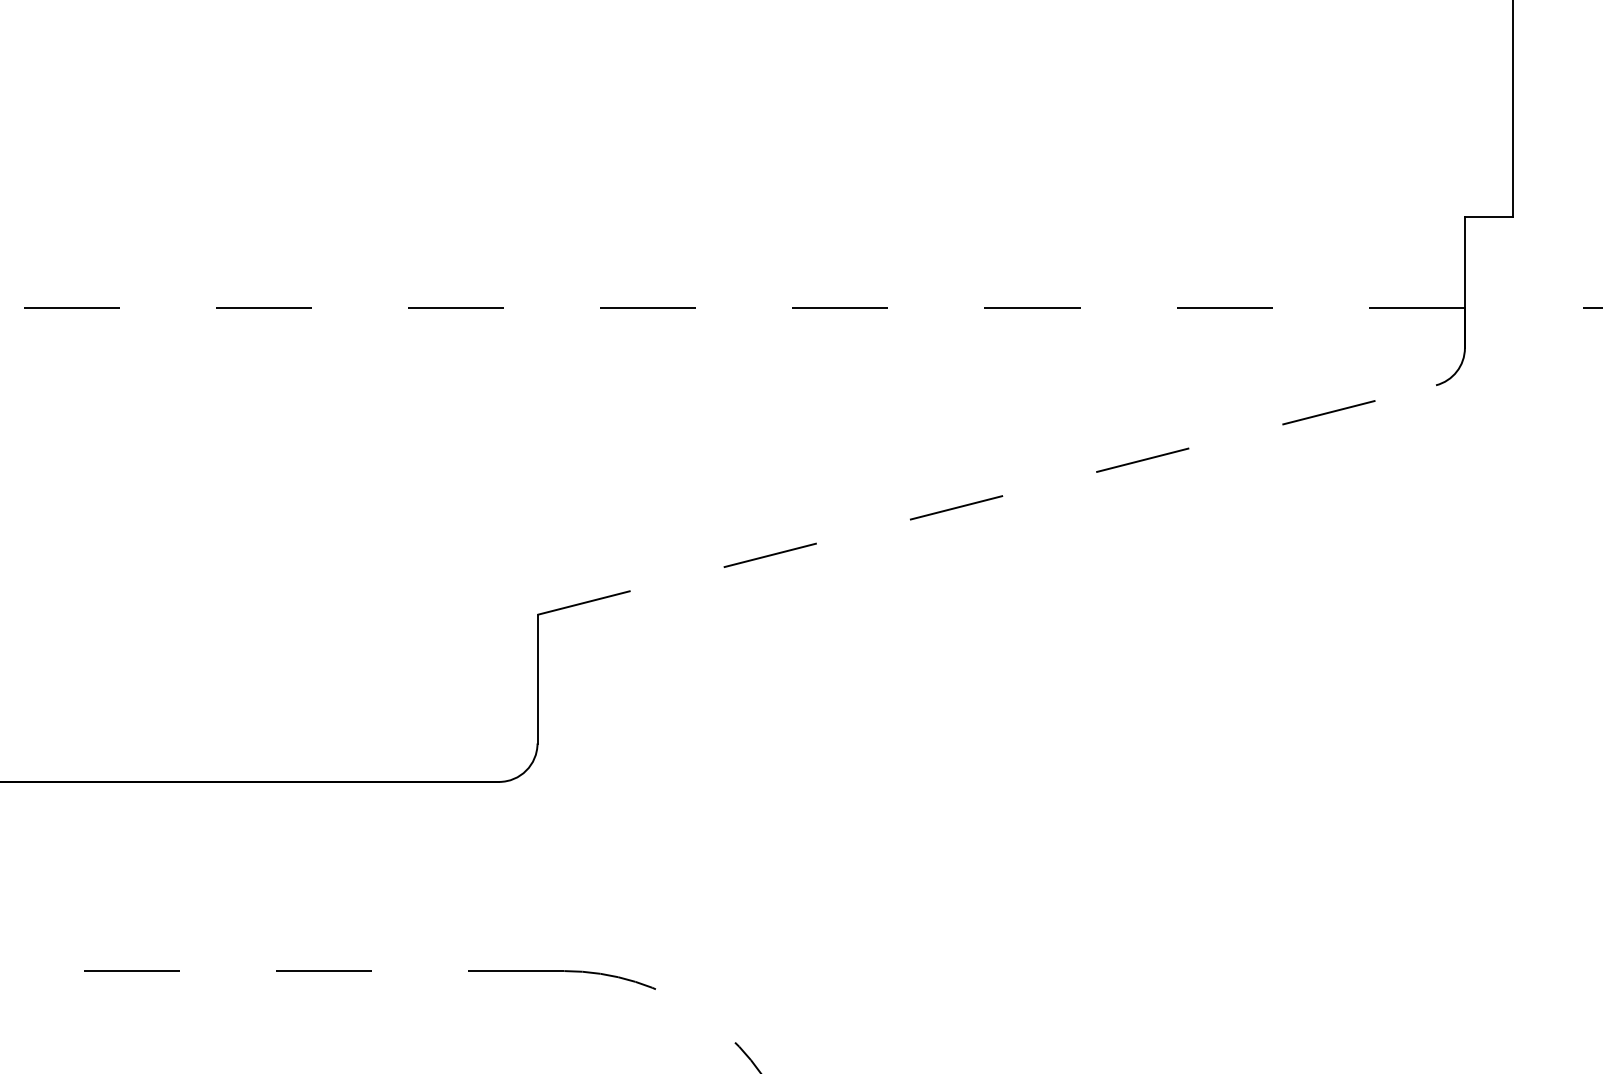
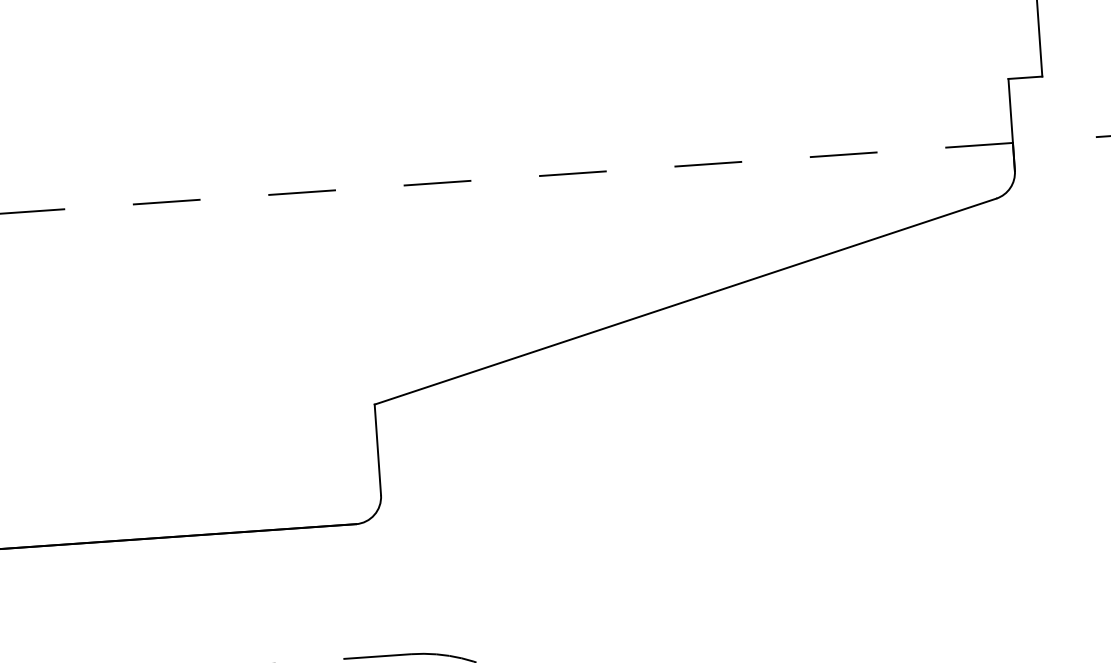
line: (986, 500) -> (685, 301), dashed -> solid

